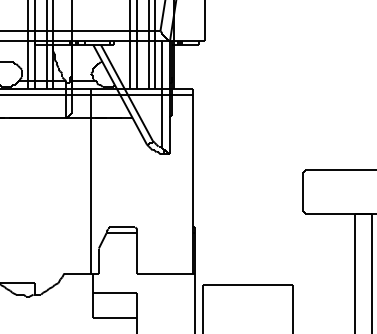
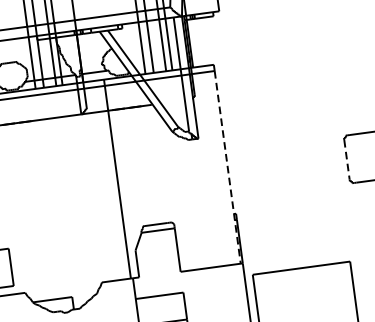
line: (193, 184) -> (228, 167), solid -> dashed
line: (302, 192) -> (346, 160), solid -> dashed

